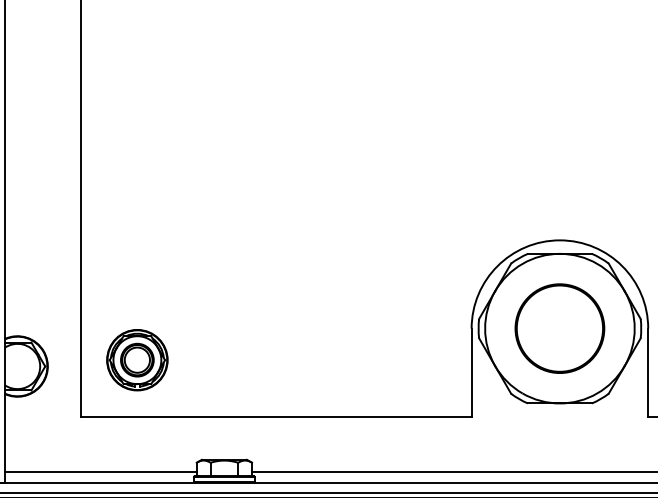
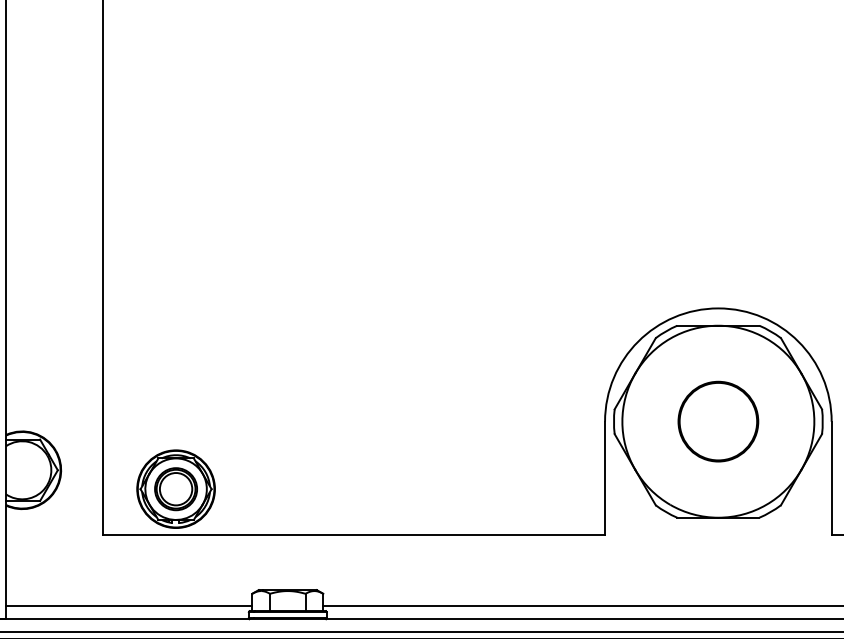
part: (560, 328) -> (718, 421), size x0.7
part: (136, 359) -> (175, 488), moved

